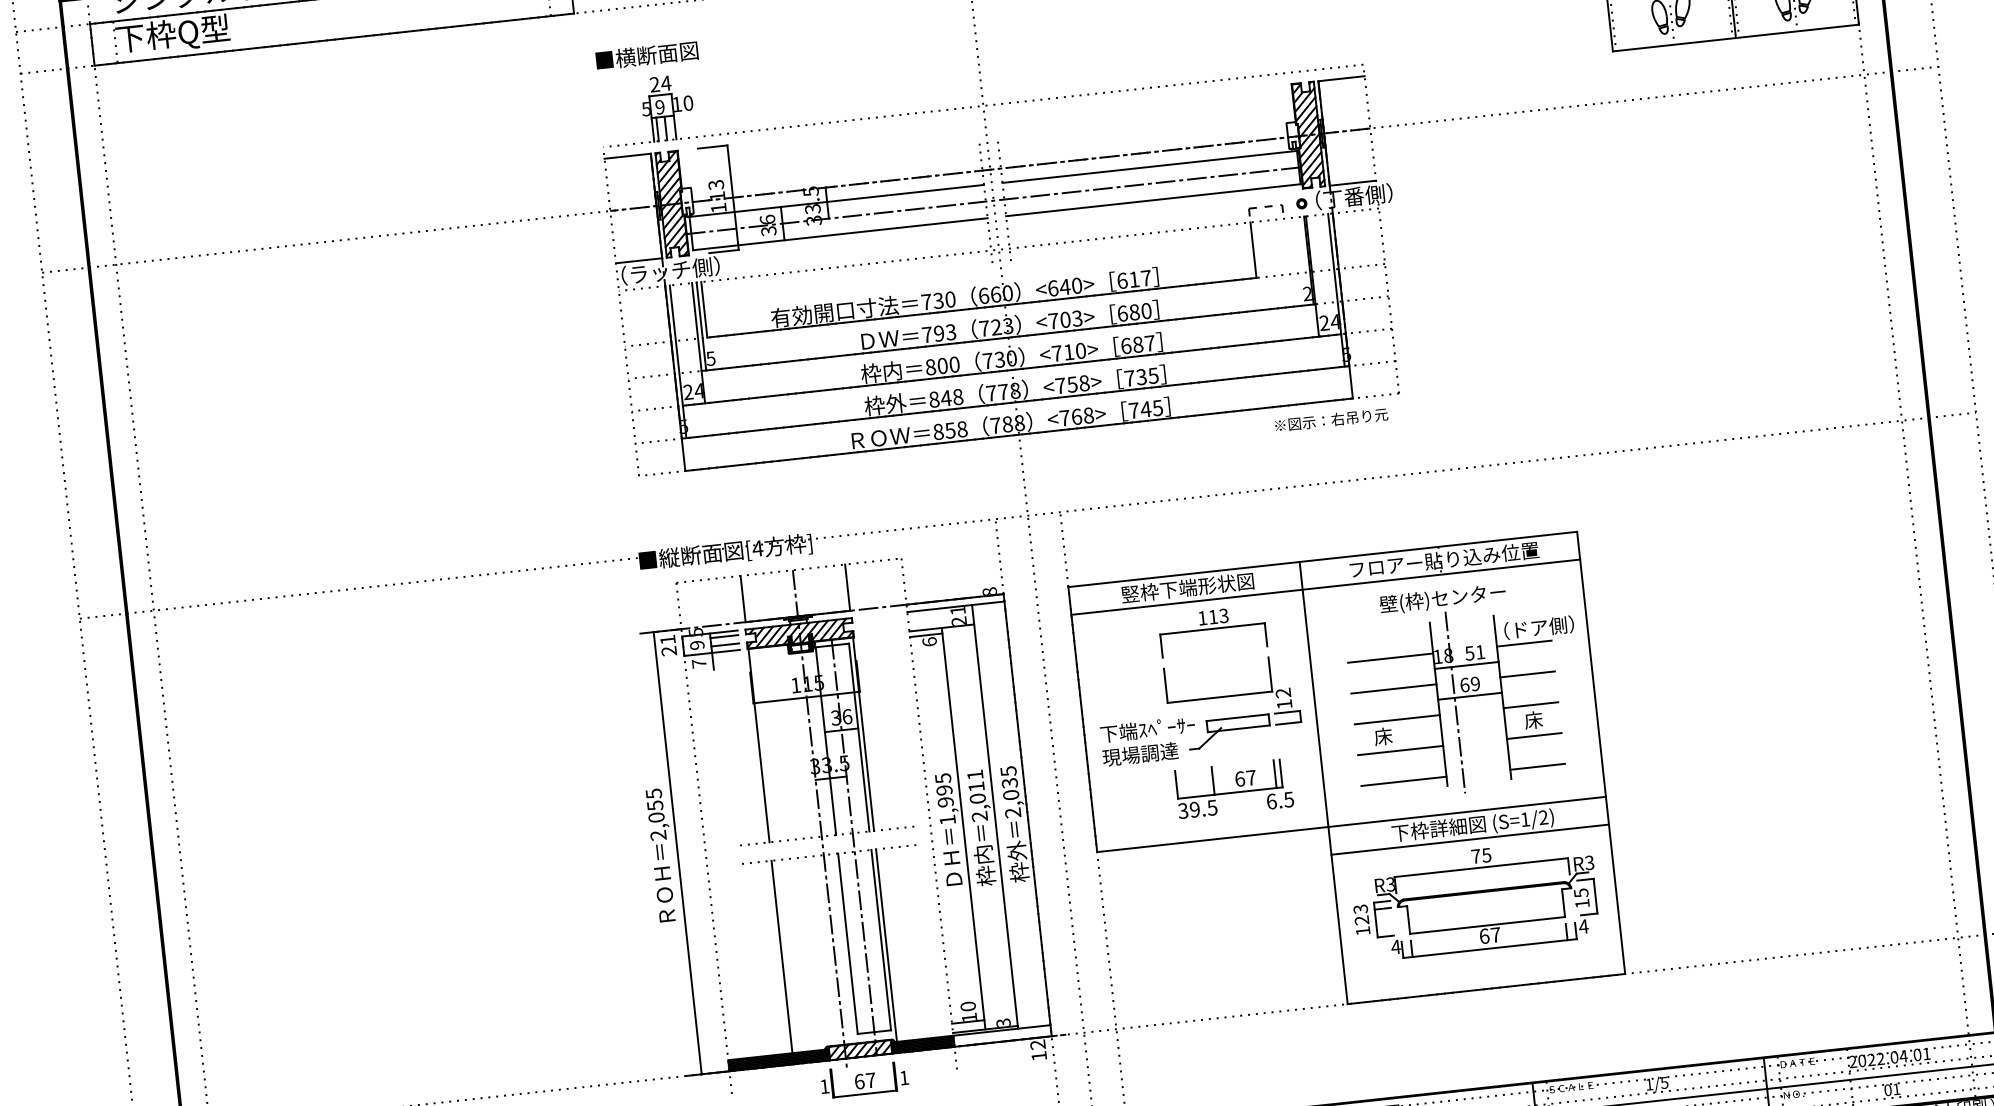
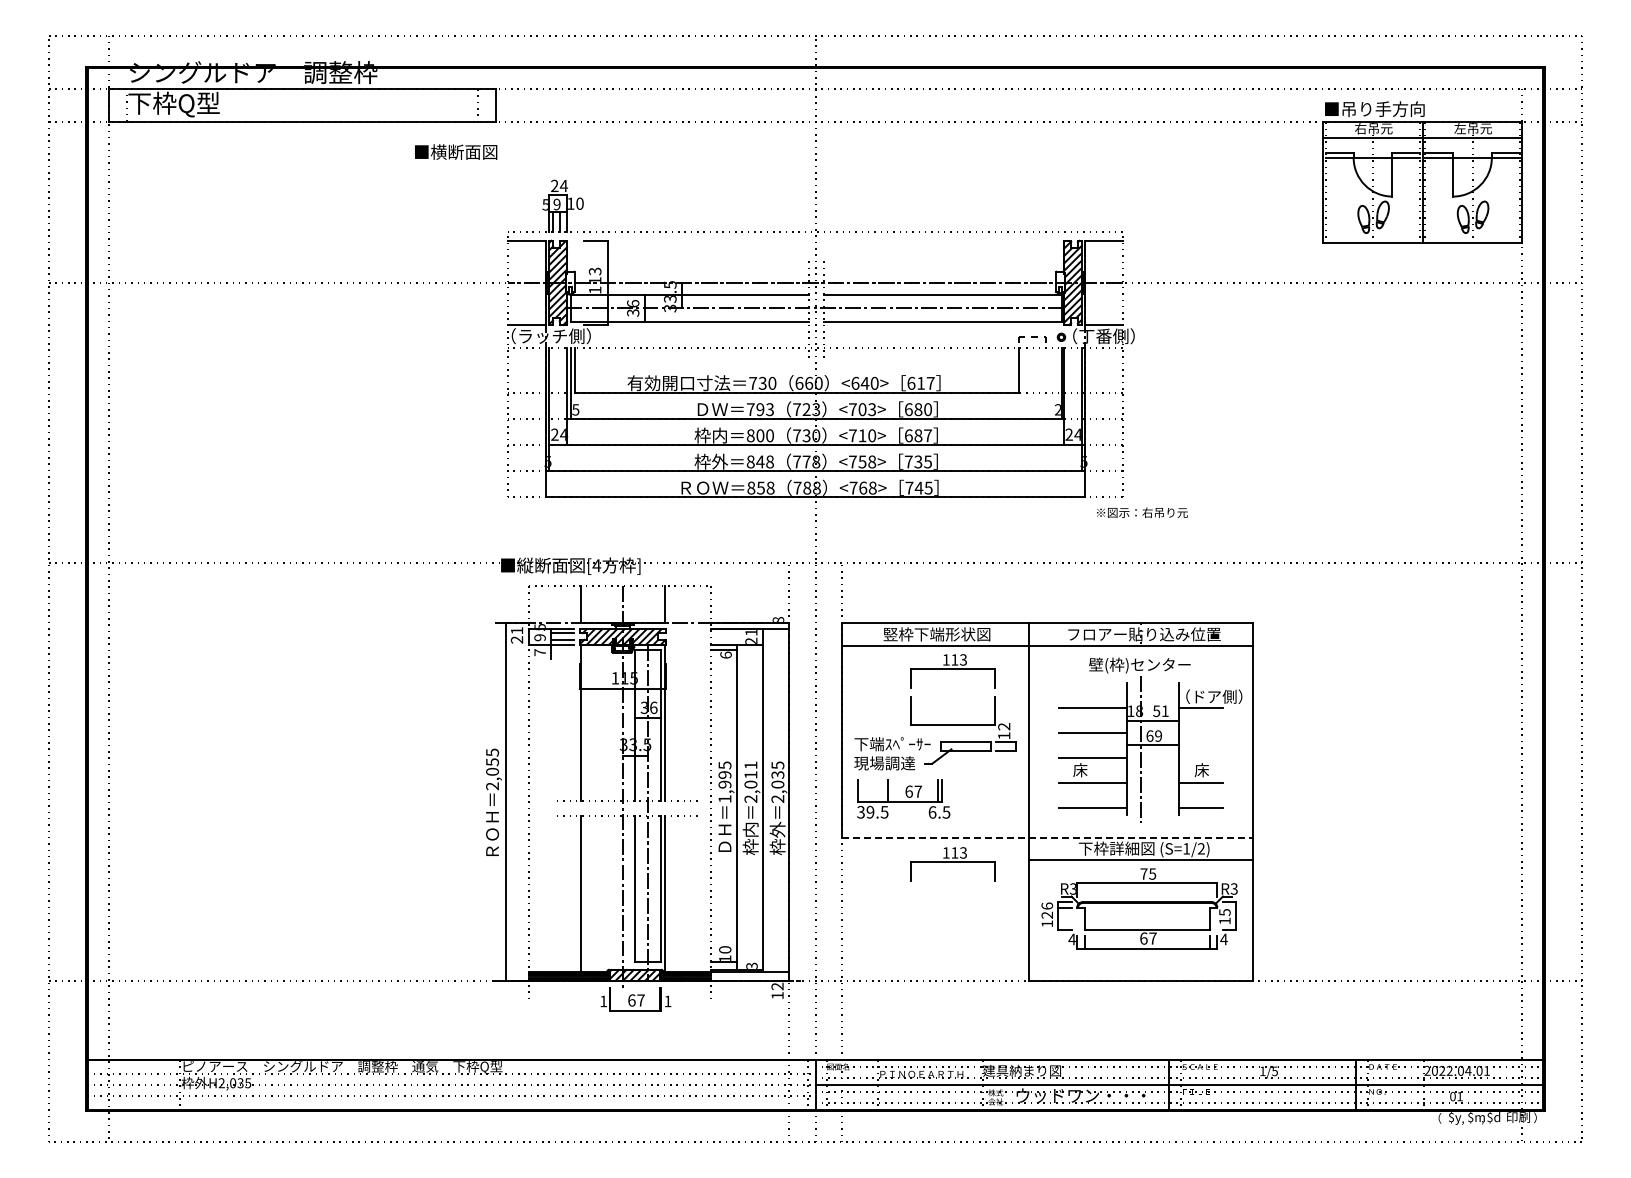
text: (647, 54) -> (456, 151), moved
text: (1331, 419) -> (1142, 512), moved
line: (1527, 675) -> (1200, 733), removed
line: (1530, 704) -> (1200, 757), removed
part: (1233, 788) -> (903, 798), moved
line: (1351, 824) -> (1047, 837), solid -> dashed
part: (1237, 870) -> (952, 864), added
text: (1360, 908) -> (1047, 905), 3 -> 6

